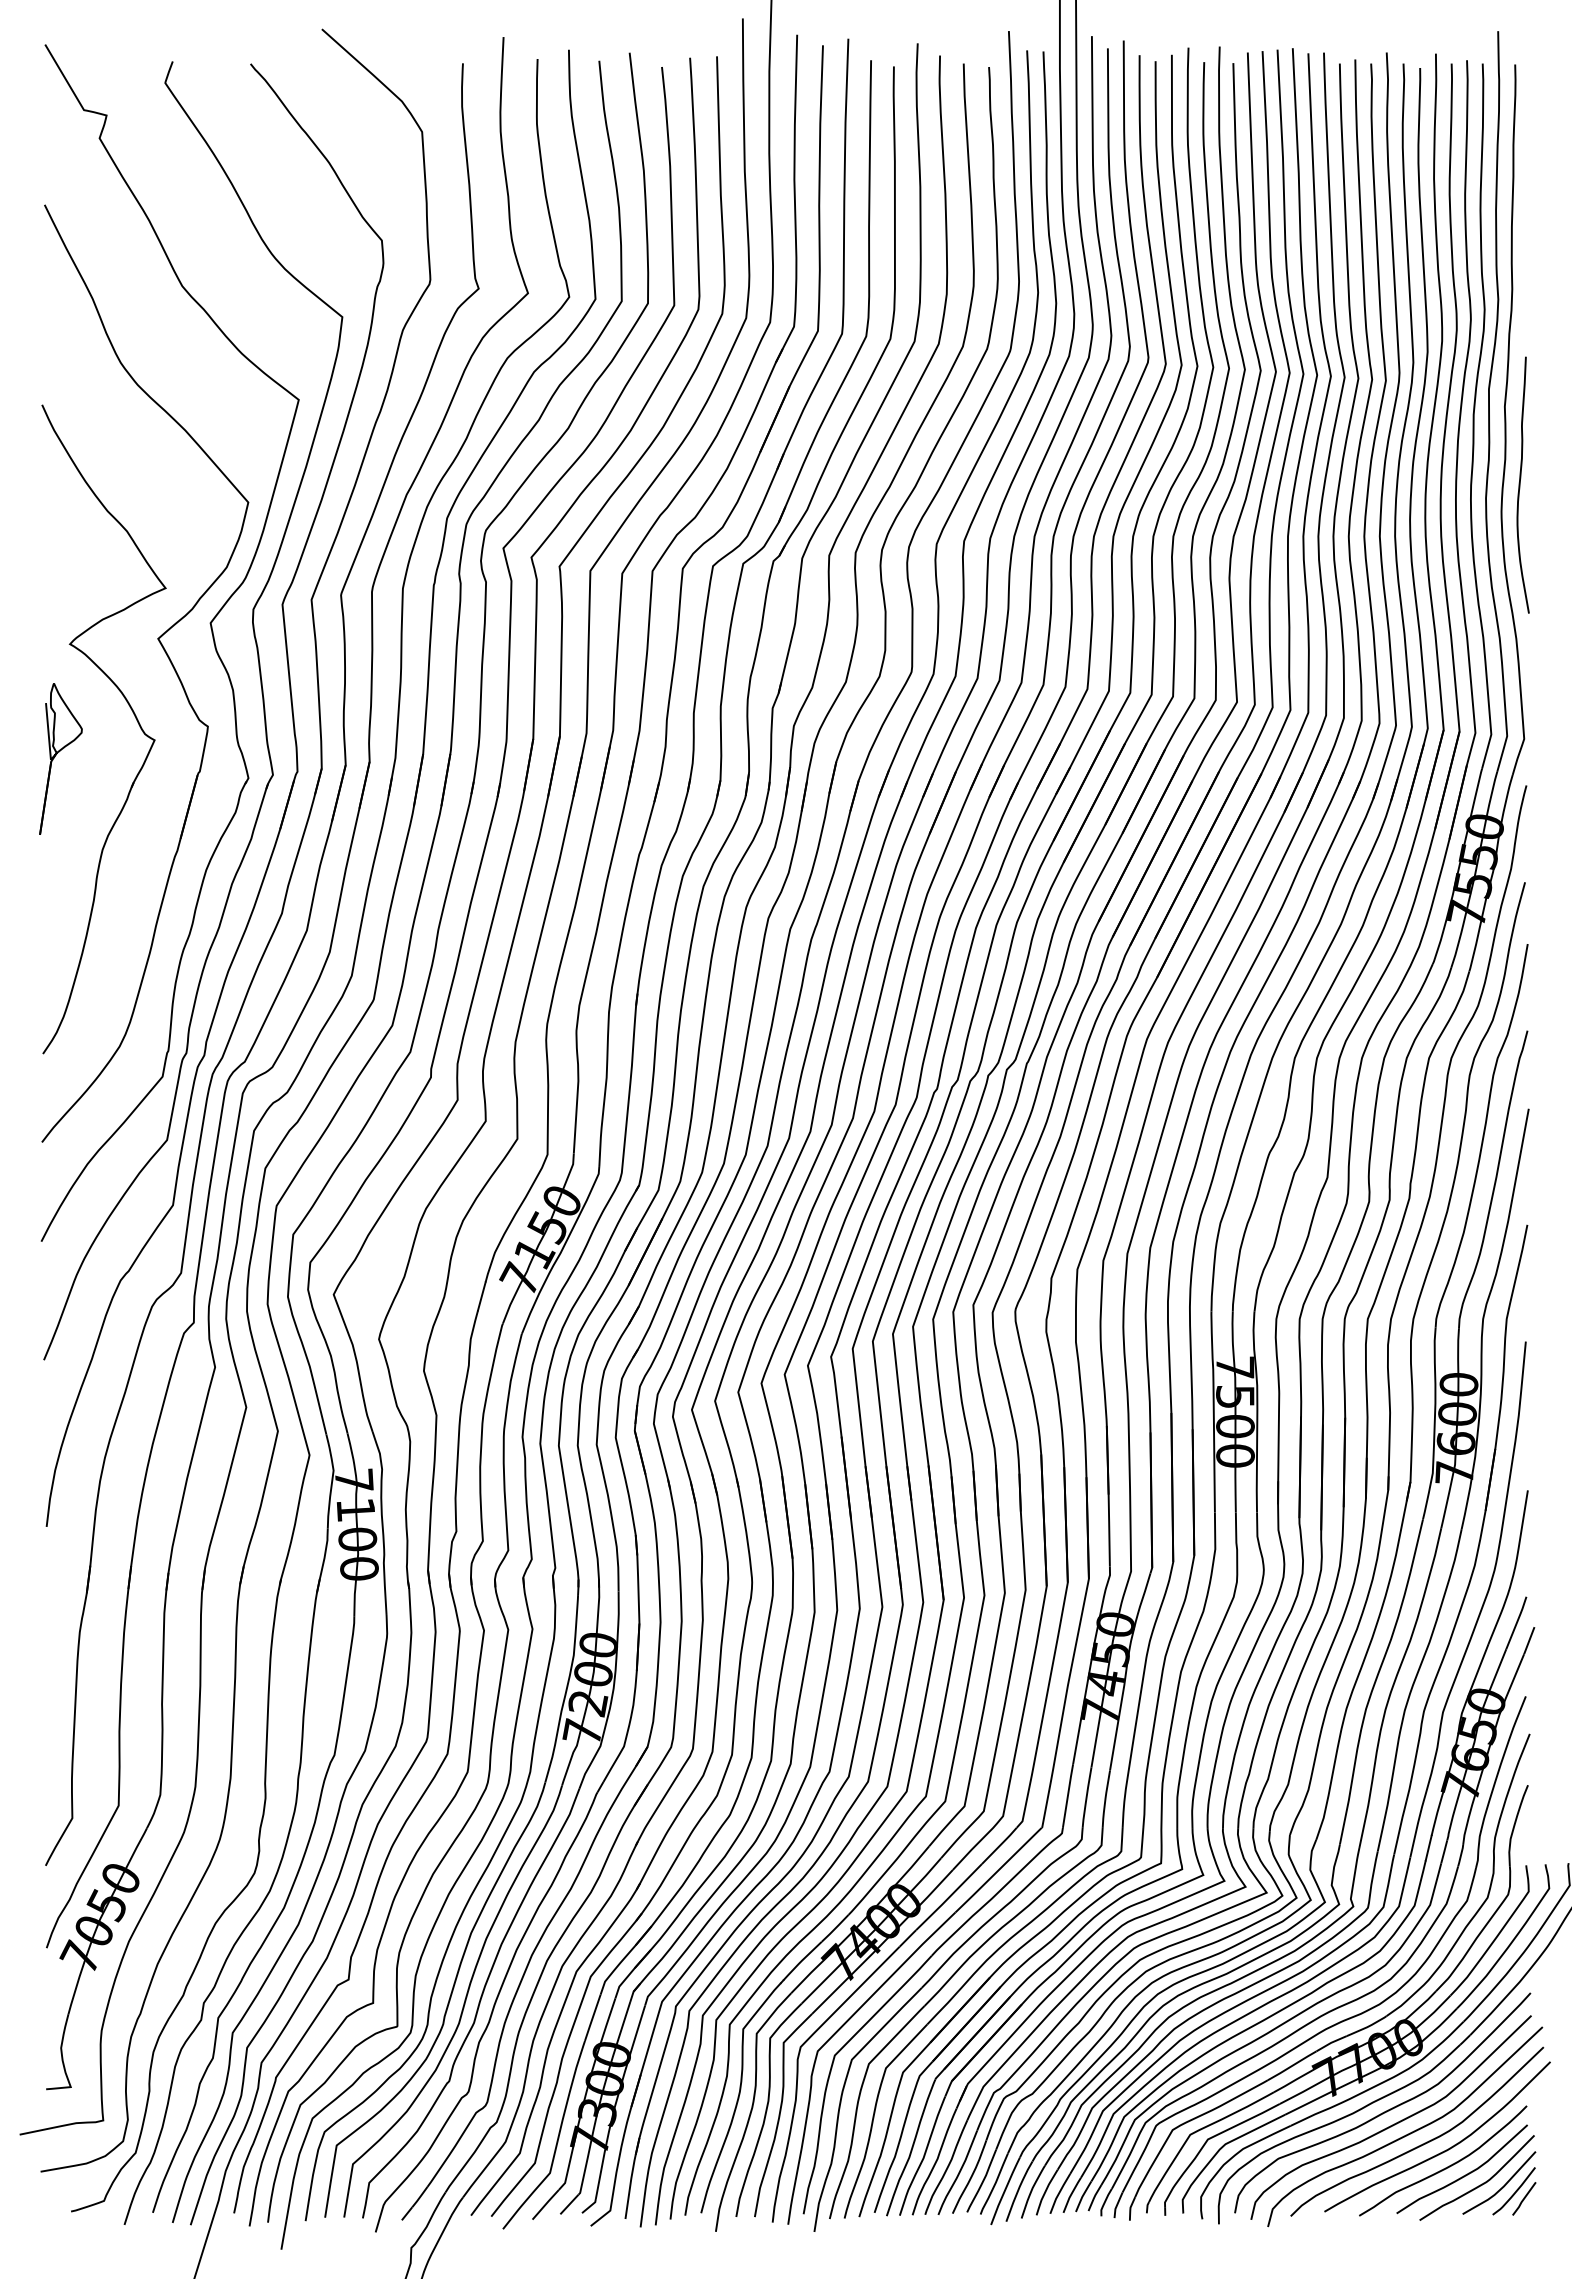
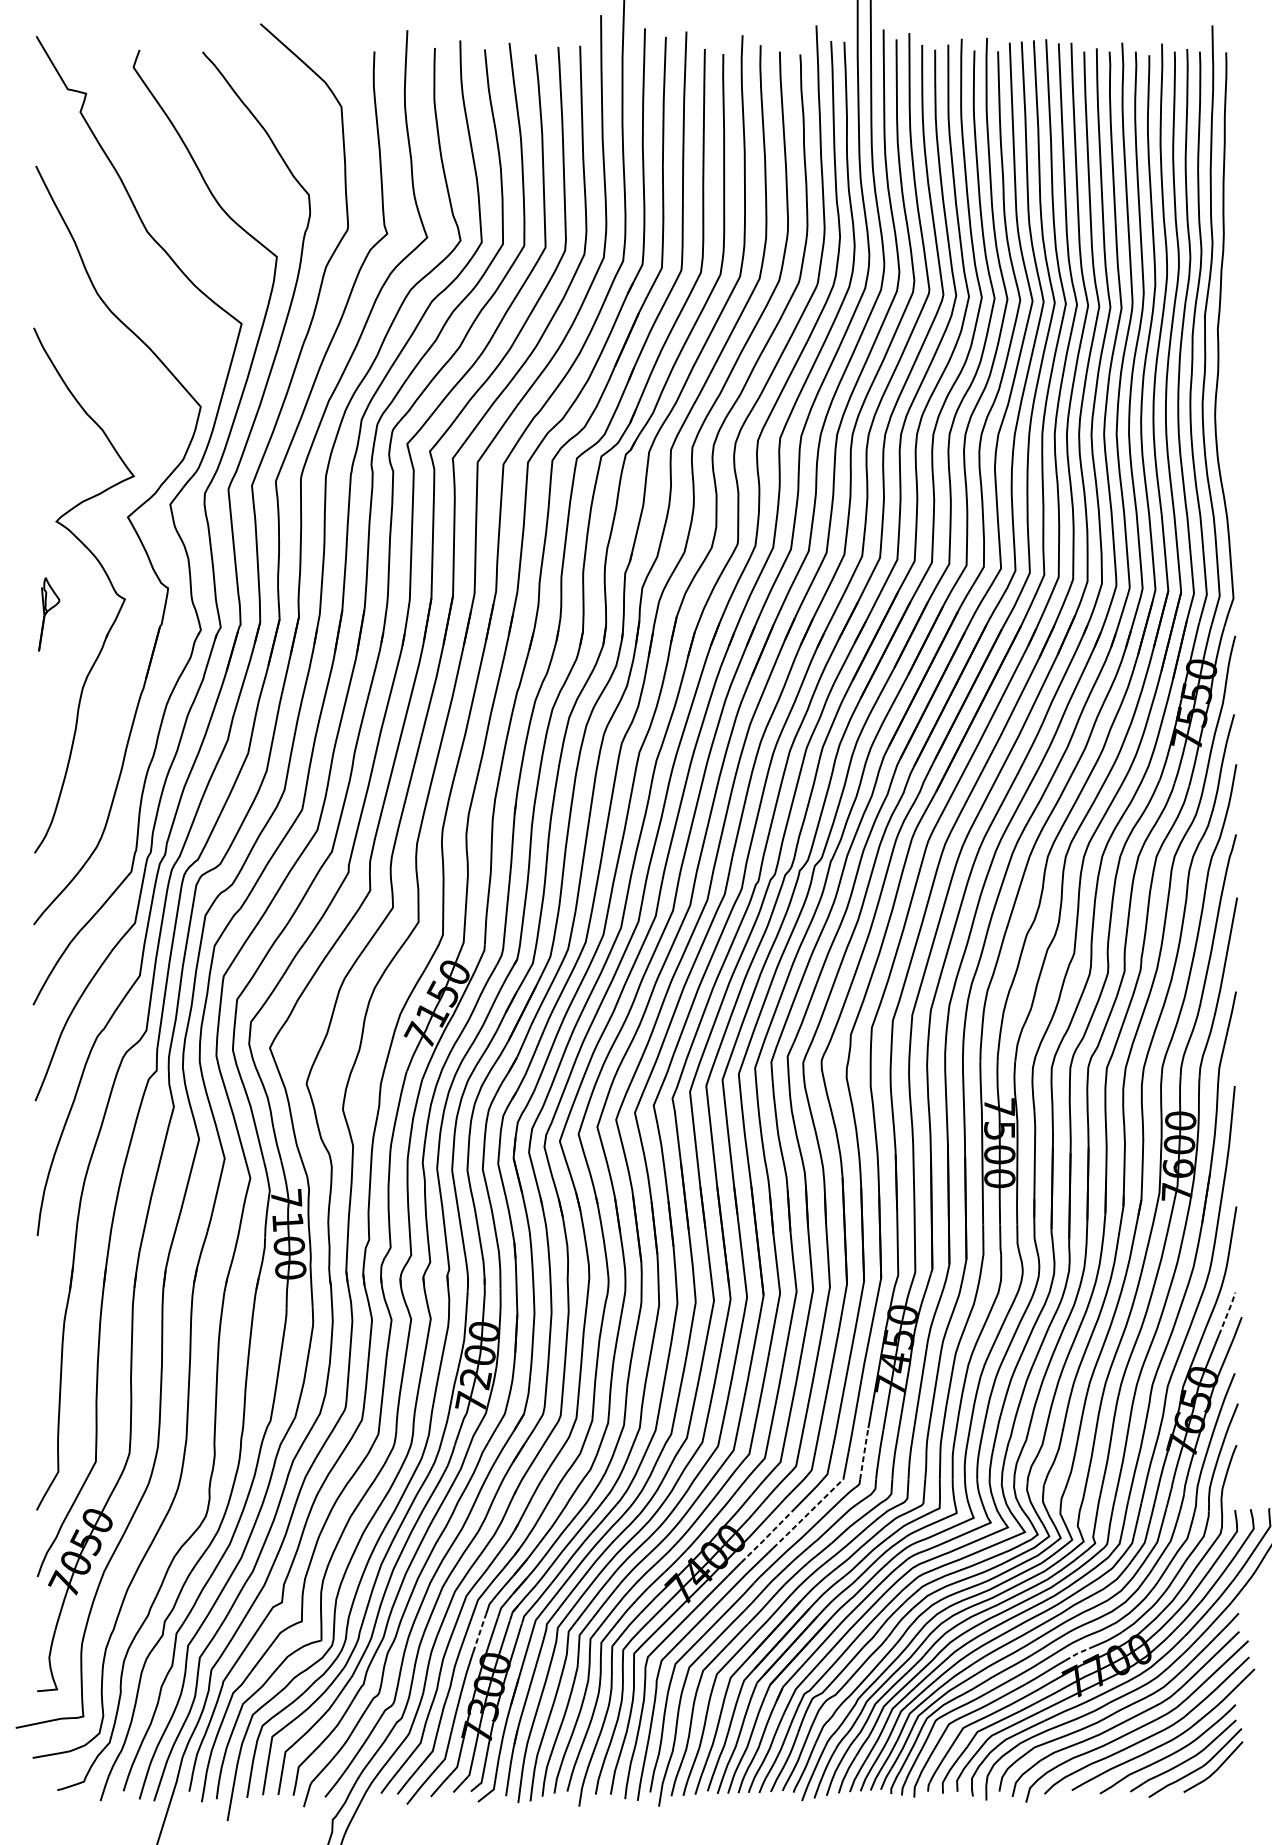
curve: (1520, 484) -> (1230, 392), removed
part: (60, 758) -> (48, 614), size x0.6
line: (1517, 1621) -> (1228, 1312), solid -> dashed
line: (1068, 1794) -> (864, 1452), solid -> dashed
line: (998, 1870) -> (807, 1514), solid -> dashed
line: (949, 1897) -> (768, 1536), solid -> dashed
line: (592, 2018) -> (479, 1633), solid -> dashed
line: (1331, 2042) -> (1077, 1653), solid -> dashed
part: (1514, 2191) -> (1225, 1773), removed

